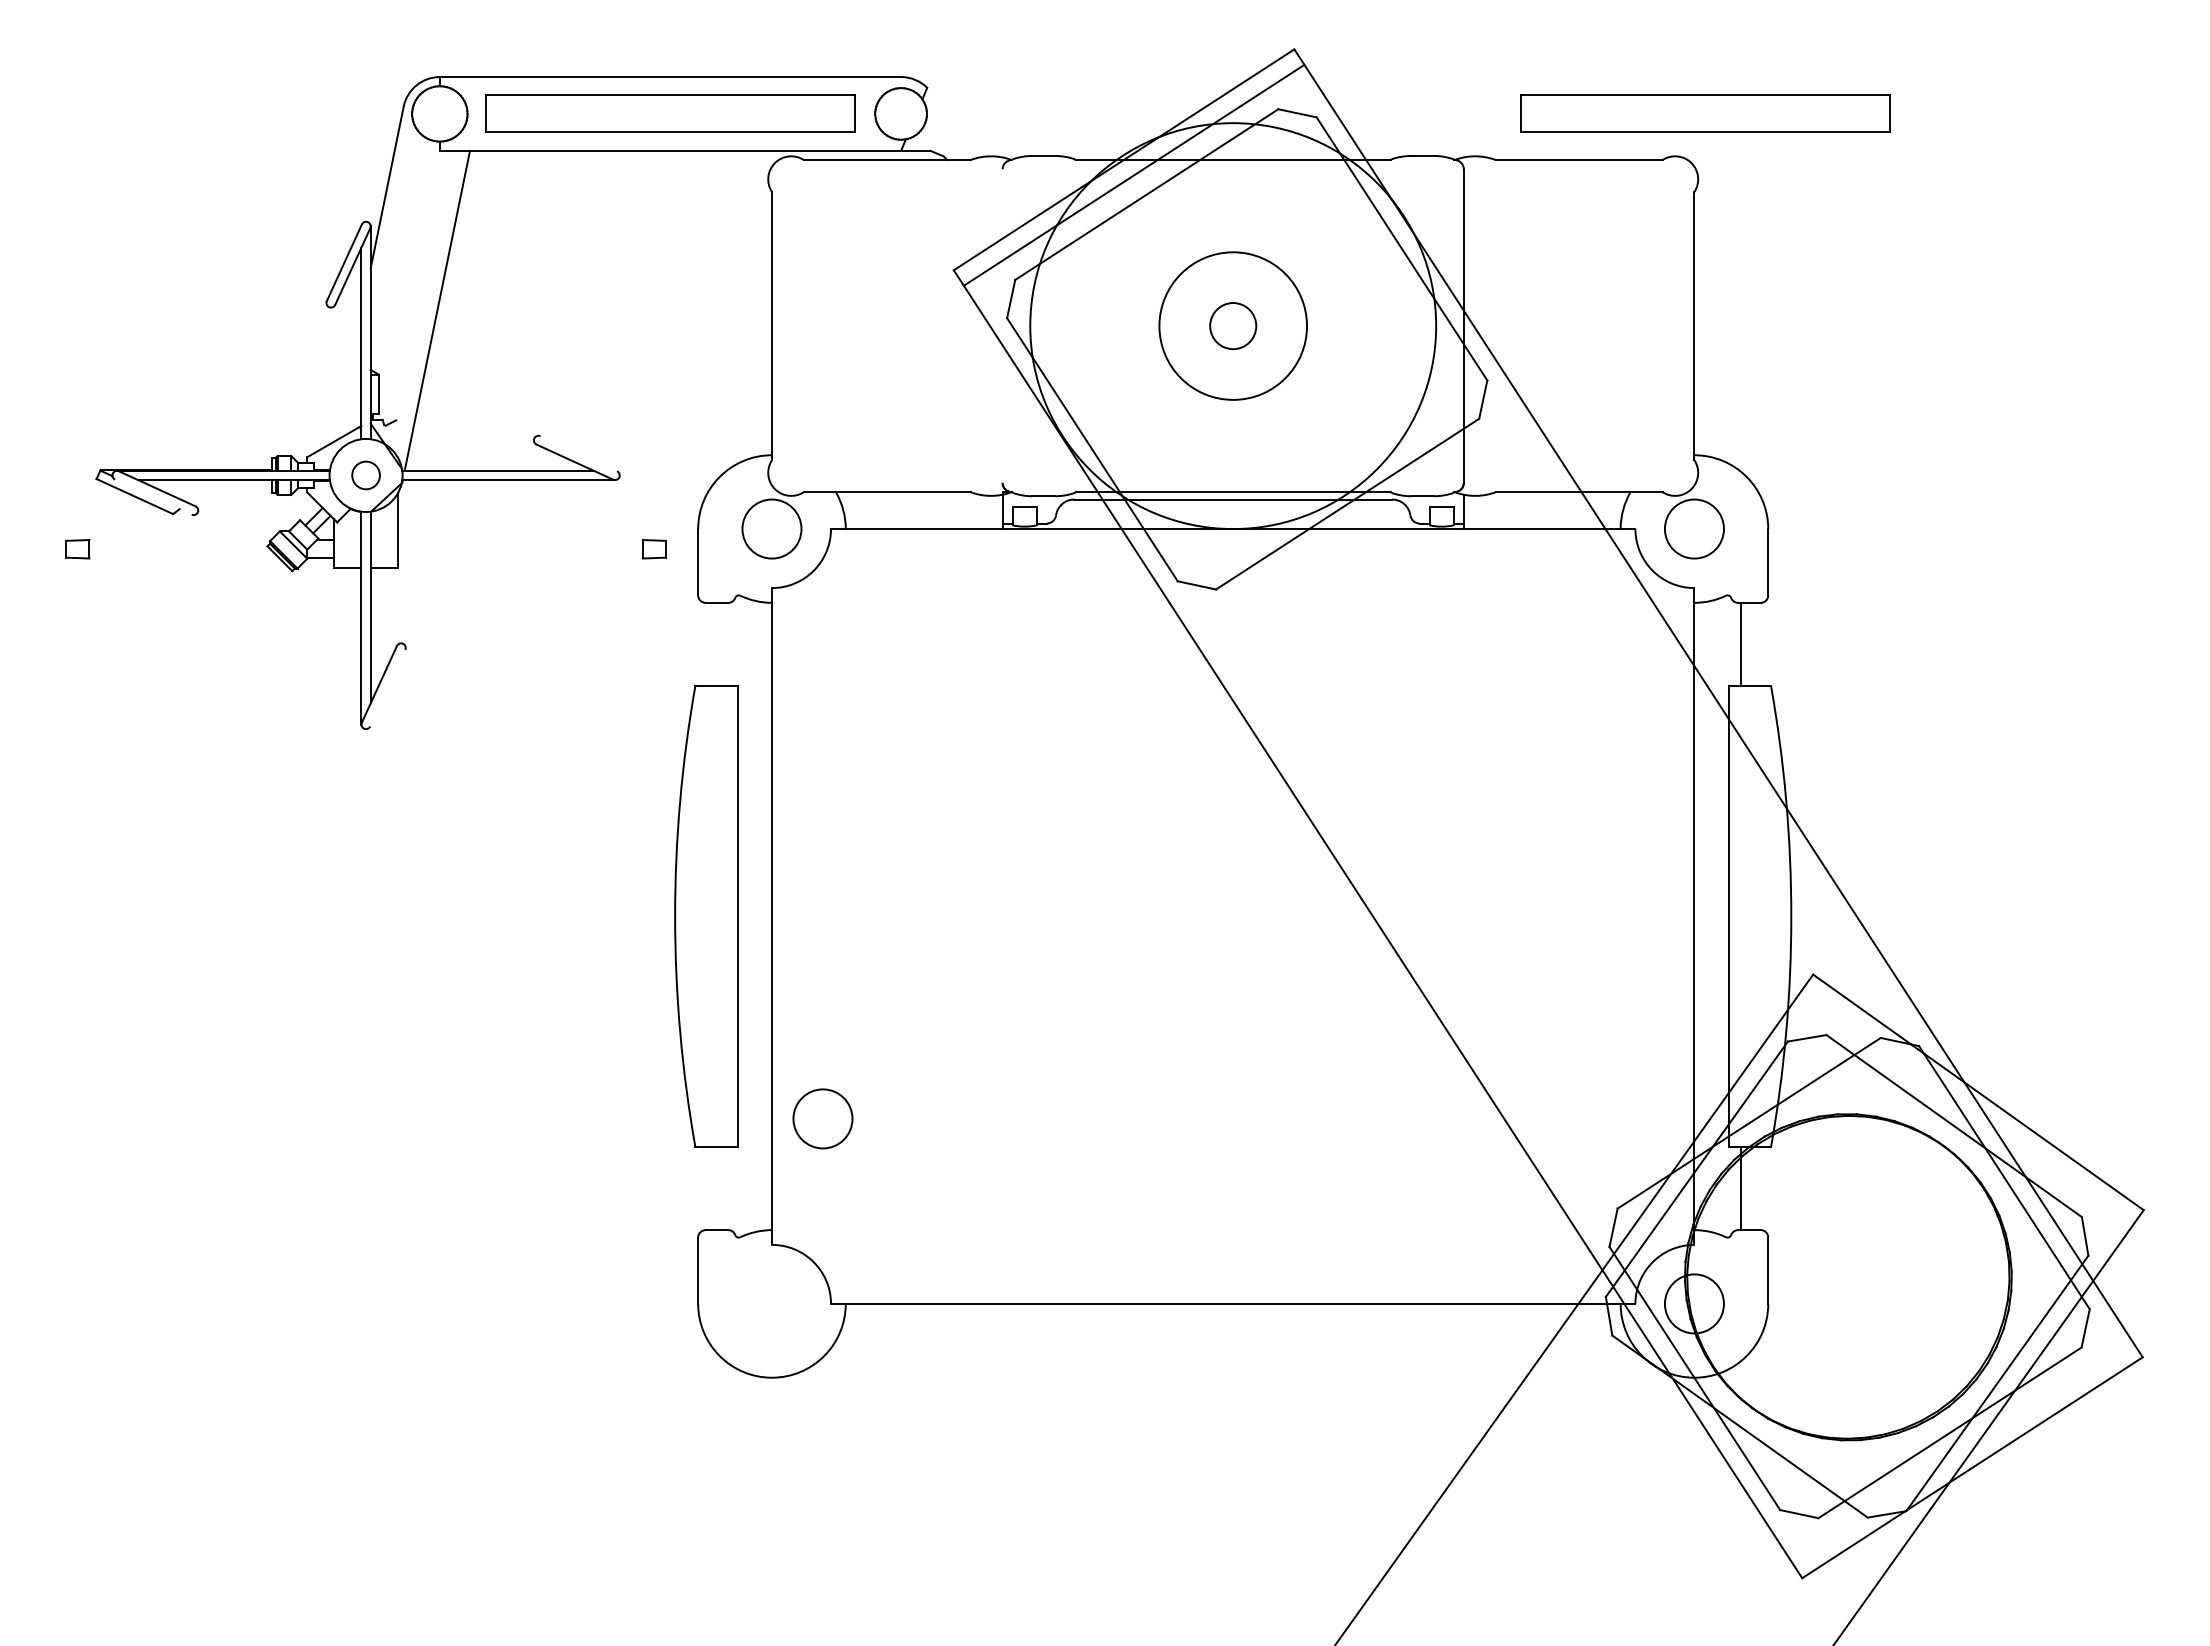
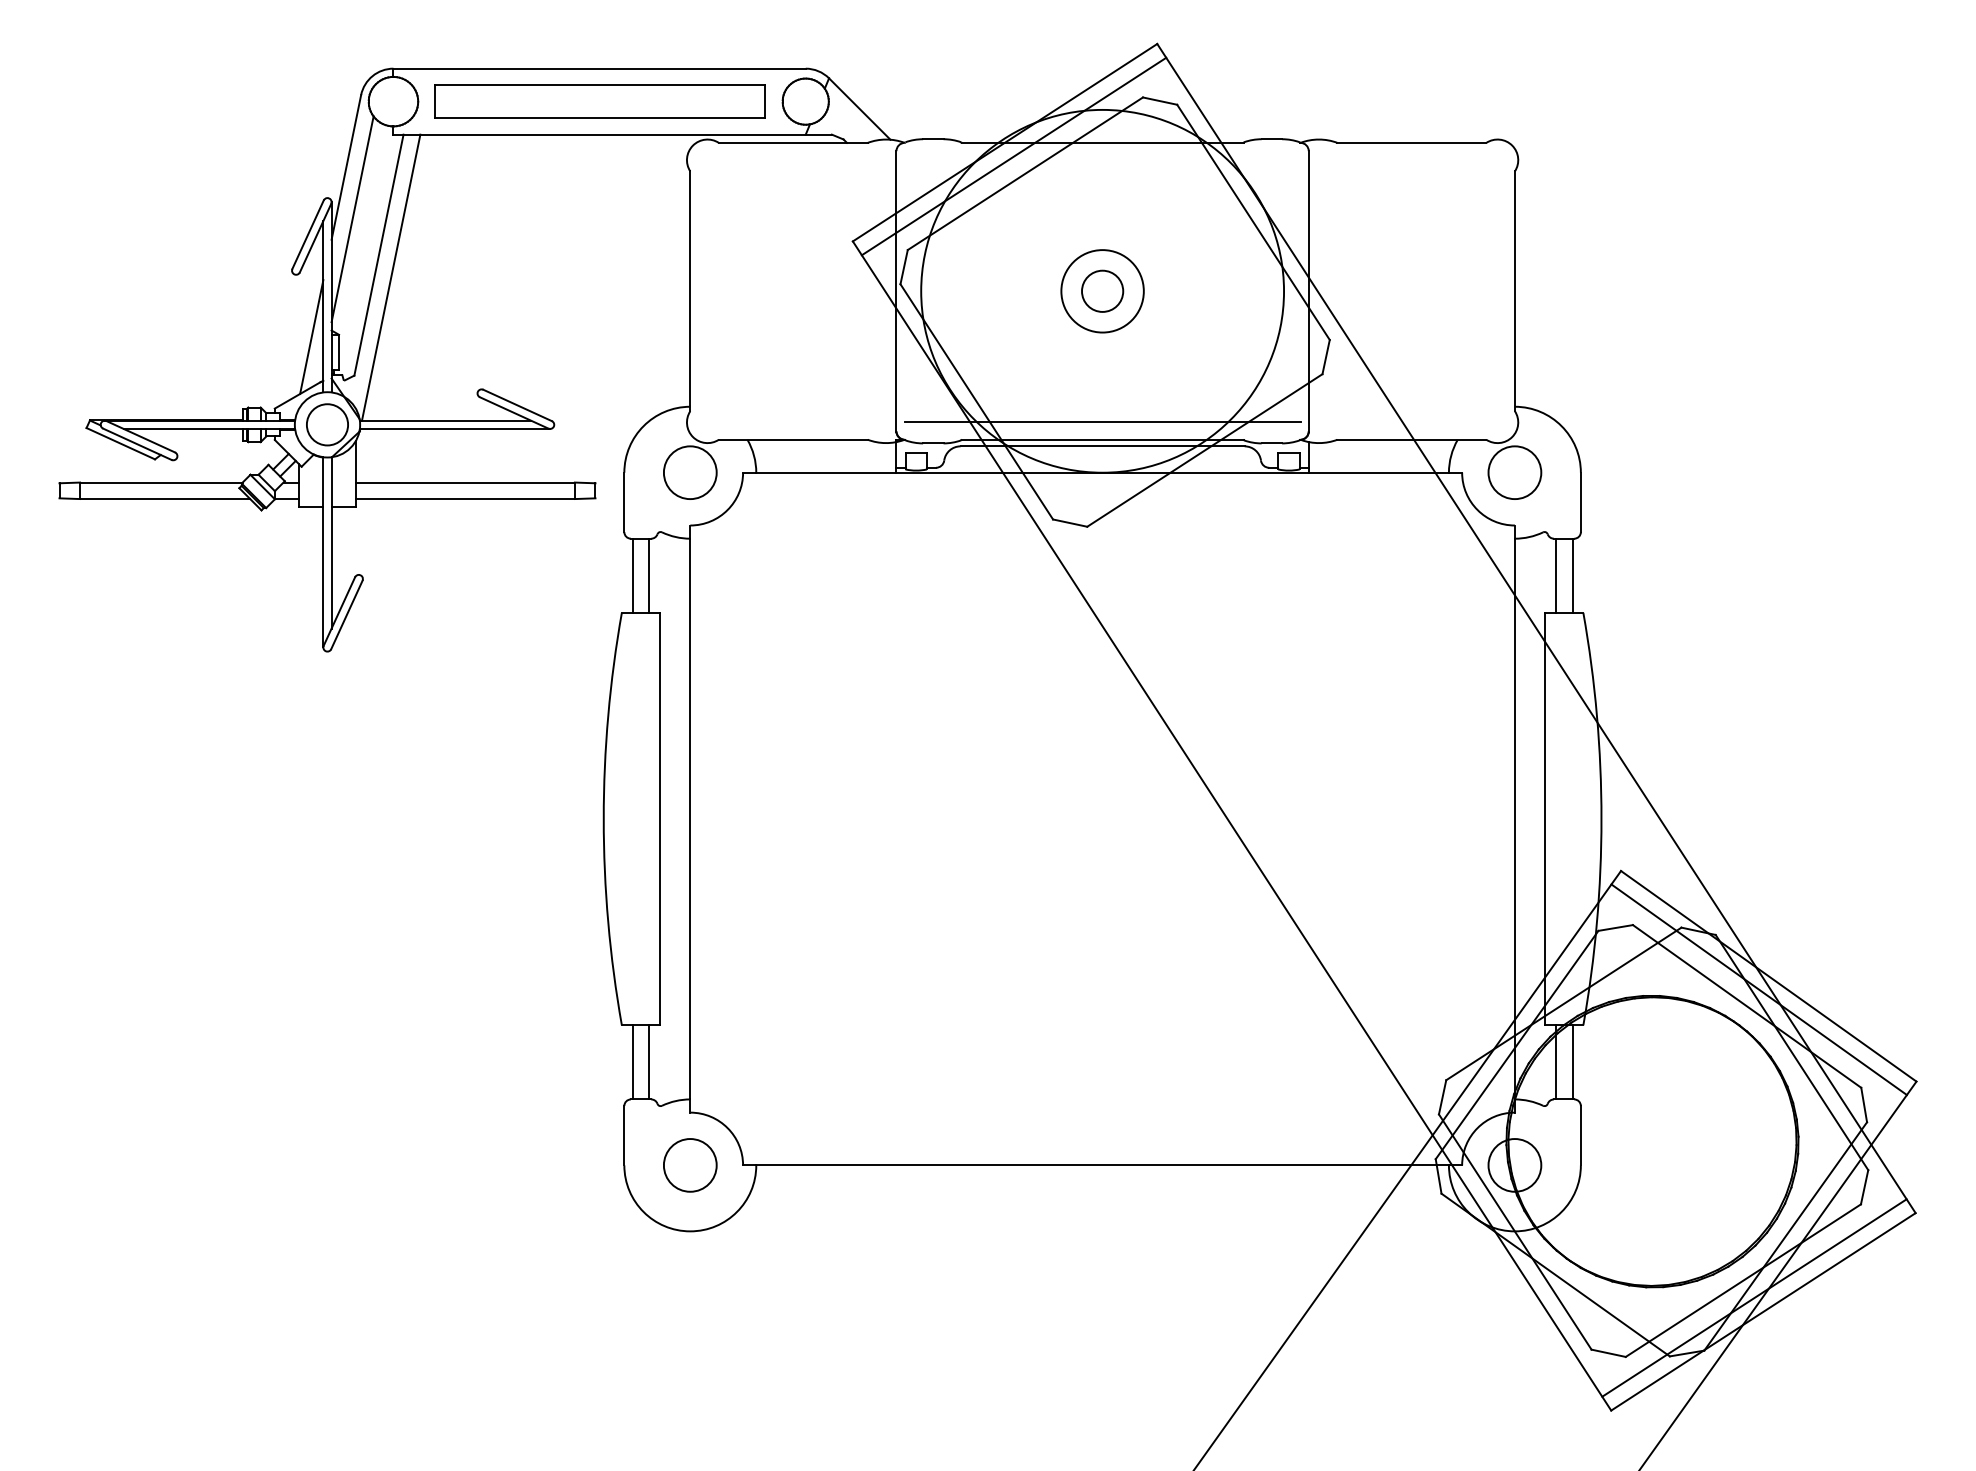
part: (1705, 113) -> (1524, 101), removed
line: (961, 121) -> (859, 108), added
line: (393, 245) -> (351, 219), added
line: (423, 285) -> (378, 255), added
line: (1002, 325) -> (896, 290), added
circle: (1233, 325) -> (1102, 290), size x0.62
line: (348, 376) -> (311, 336), added
line: (578, 453) -> (517, 405), added
line: (1232, 471) -> (1101, 421), added
circle: (366, 475) -> (327, 424), size x1.67
line: (153, 496) -> (137, 443), added
line: (180, 540) -> (161, 482), added
line: (520, 540) -> (465, 482), added
line: (184, 558) -> (165, 499), added
line: (520, 558) -> (465, 499), added
line: (707, 643) -> (632, 575), added
line: (725, 643) -> (648, 575), added
line: (1759, 643) -> (1573, 575), added
line: (387, 687) -> (346, 614), added
line: (1967, 1107) -> (1758, 989), added
circle: (822, 1118) -> (689, 1165), moved
line: (707, 1188) -> (632, 1062), added
line: (725, 1188) -> (648, 1062), added
line: (1759, 1188) -> (1573, 1062), added
line: (1962, 1451) -> (1754, 1297), added

